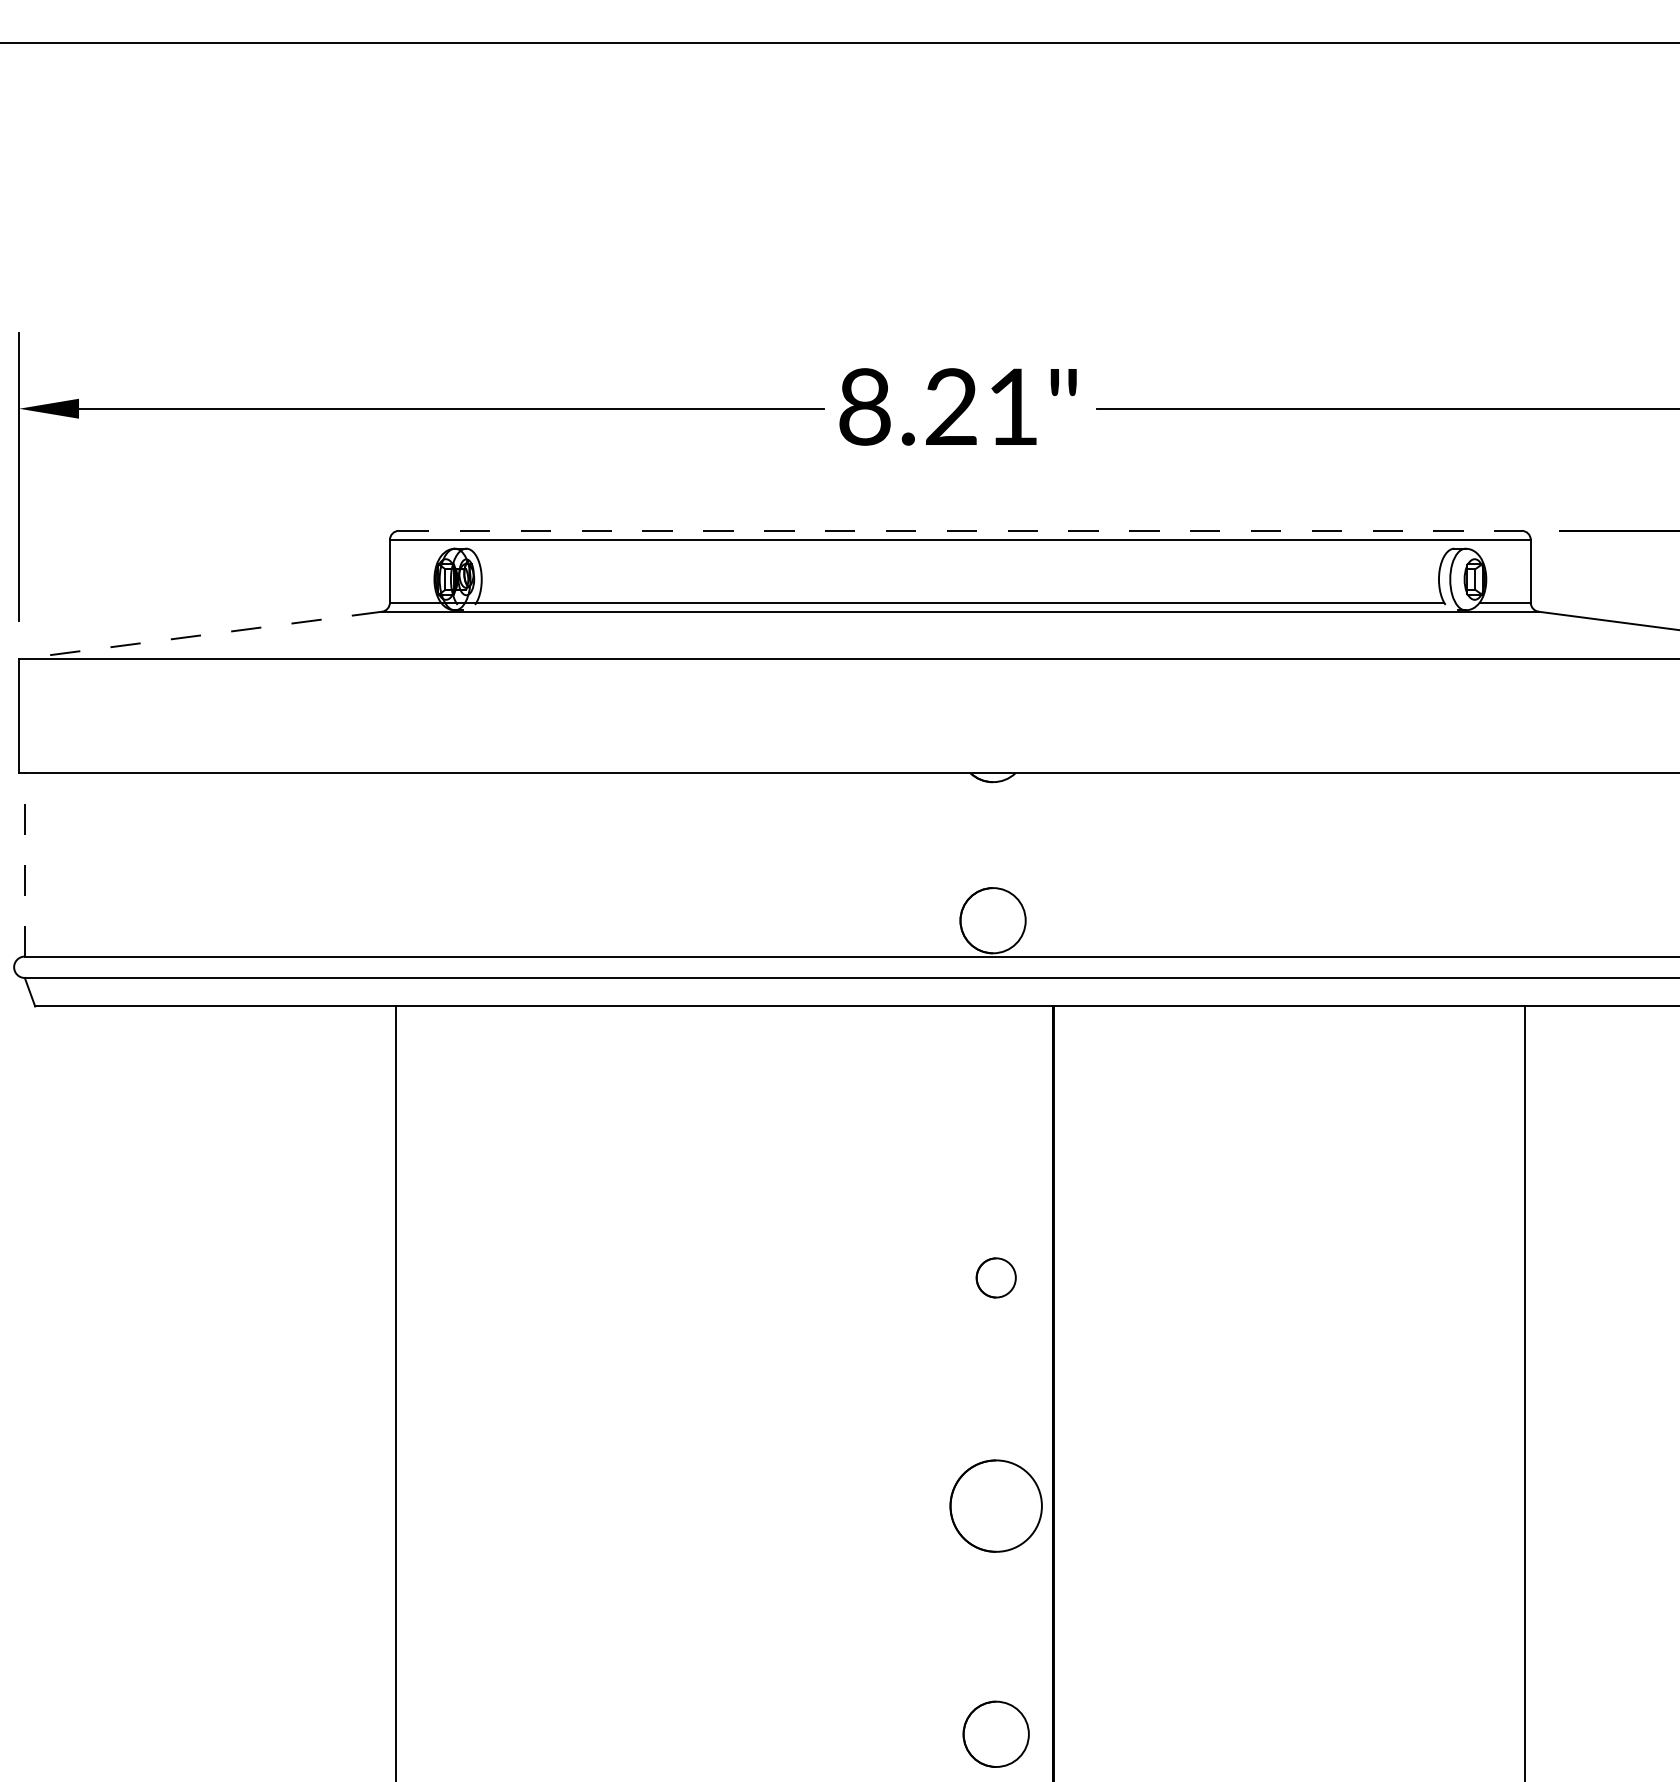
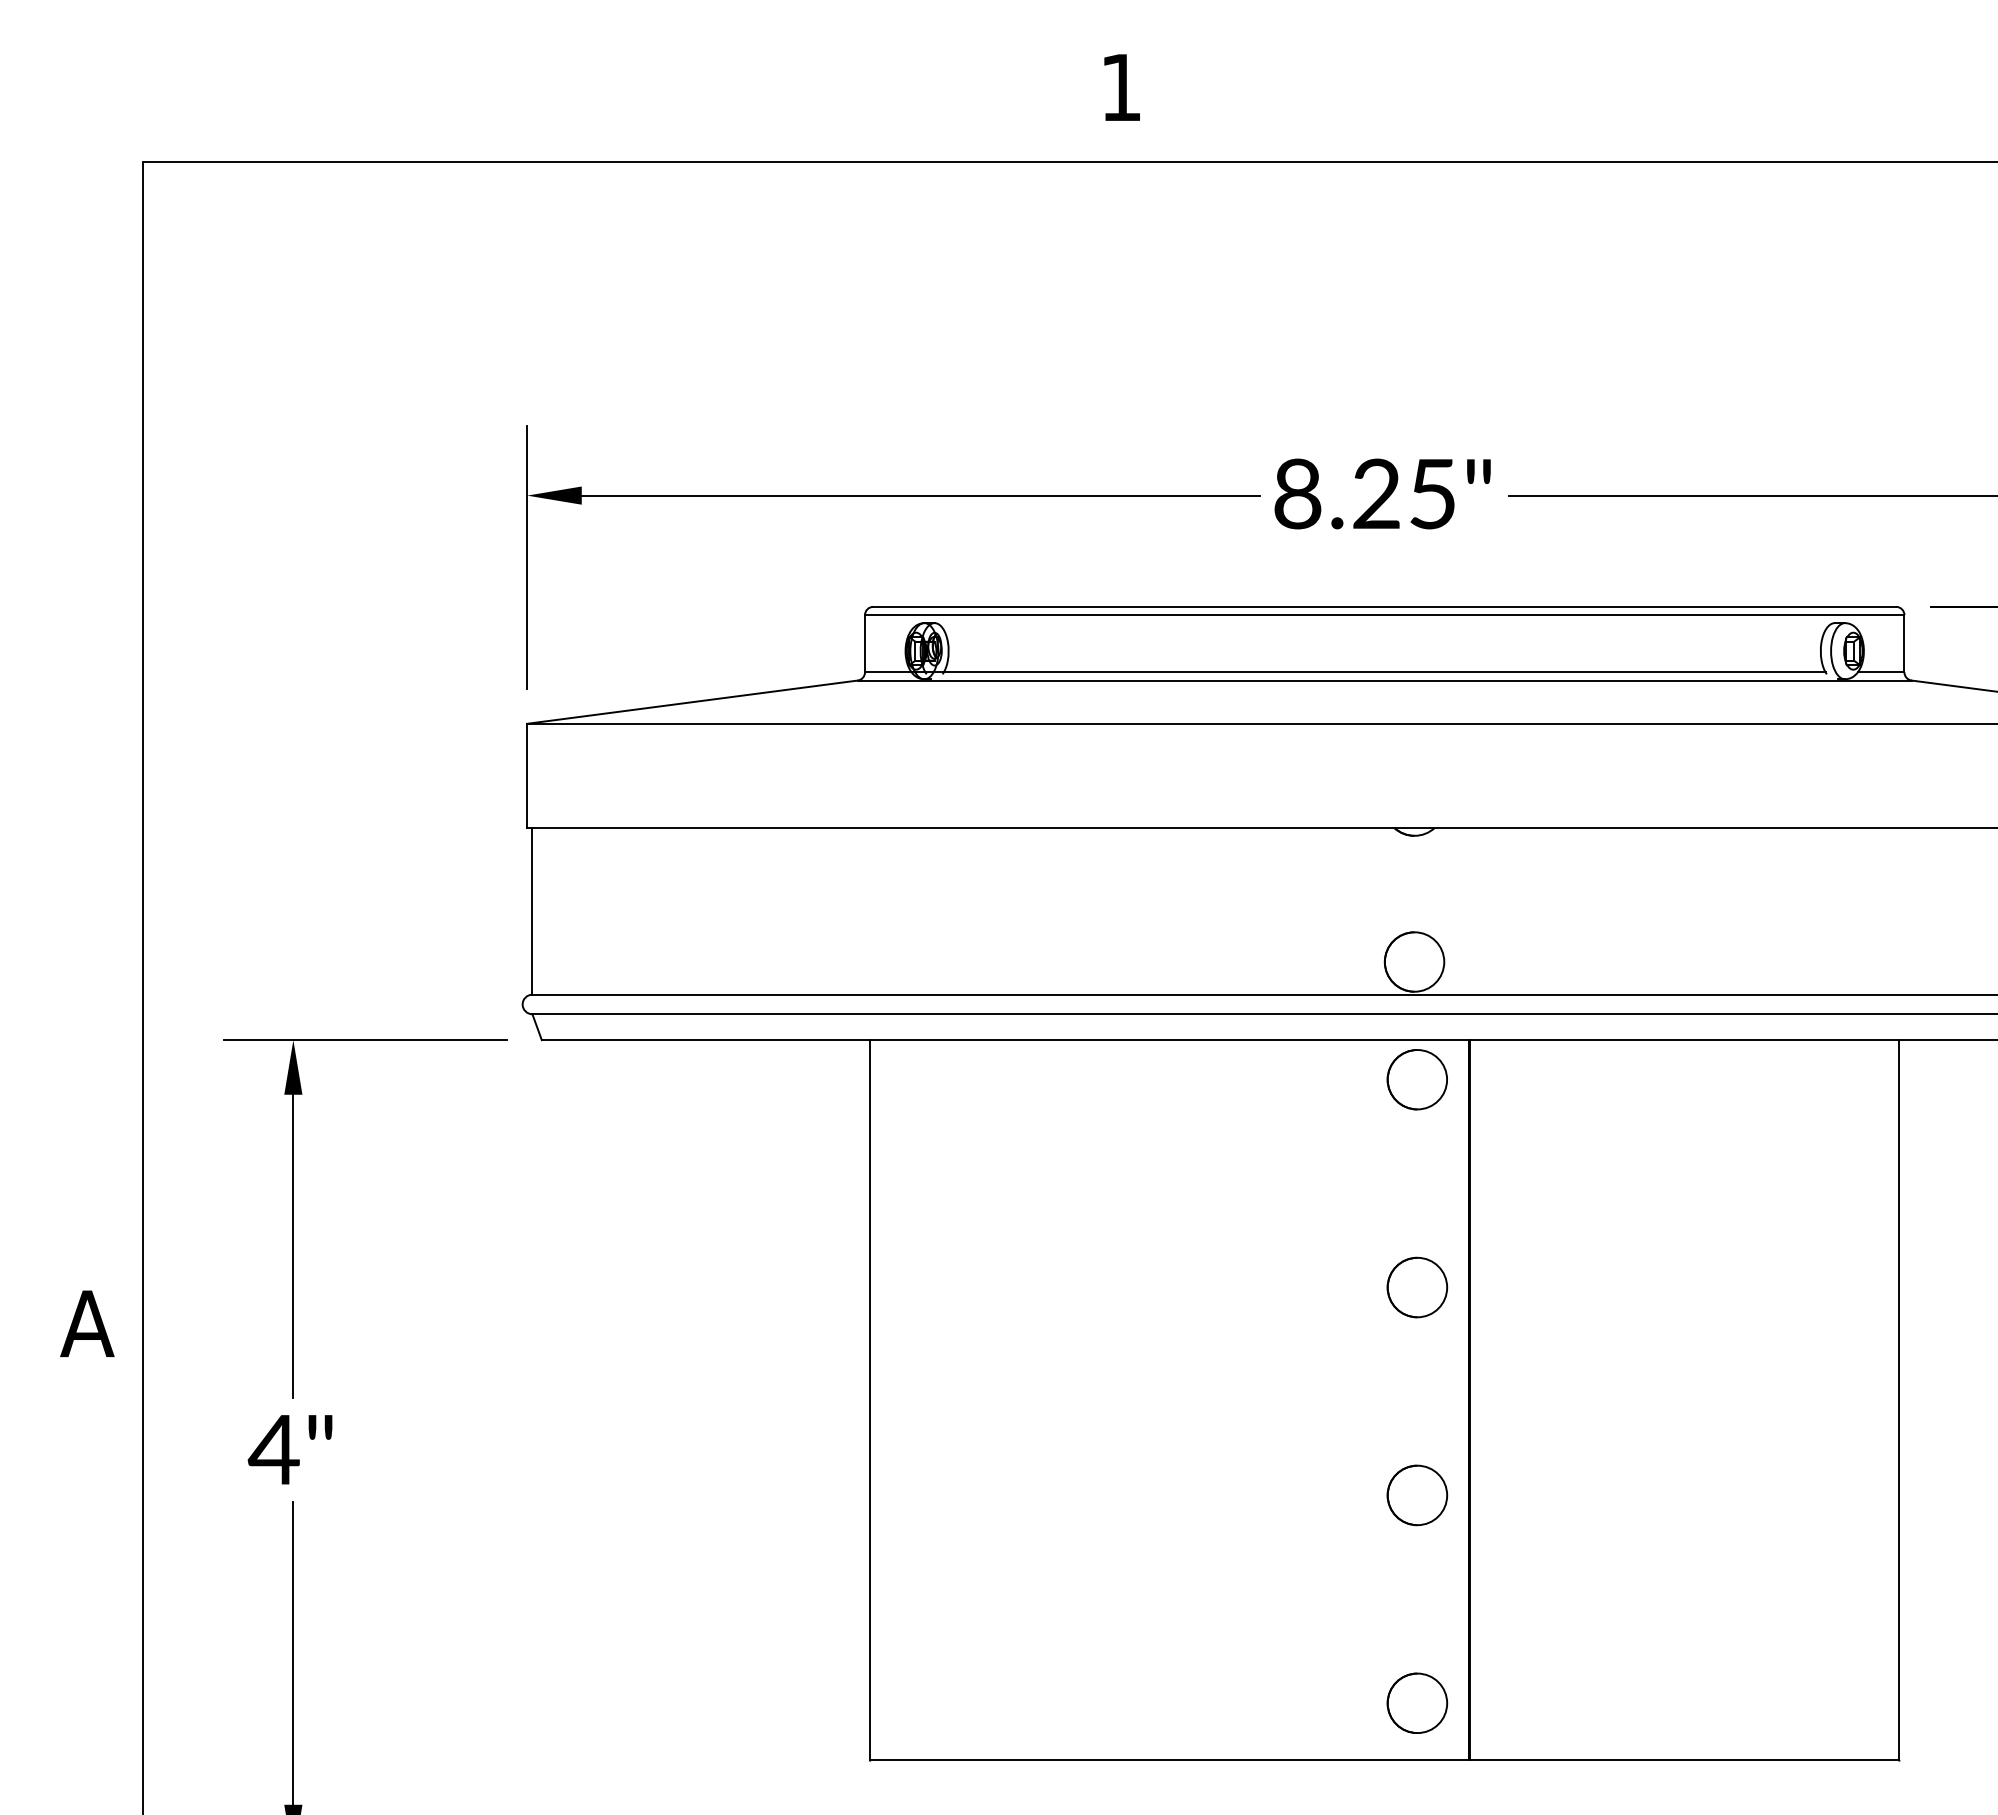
text: (1012, 407) -> (1432, 494), 8.21" -> 8.25"
line: (961, 530) -> (1385, 606), dashed -> solid
line: (200, 635) -> (692, 702), dashed -> solid
line: (24, 864) -> (532, 910), dashed -> solid
part: (995, 1049) -> (1416, 1079), added
part: (996, 1277) -> (1417, 1287), size x1.67
part: (996, 1506) -> (1417, 1495), size x0.71

